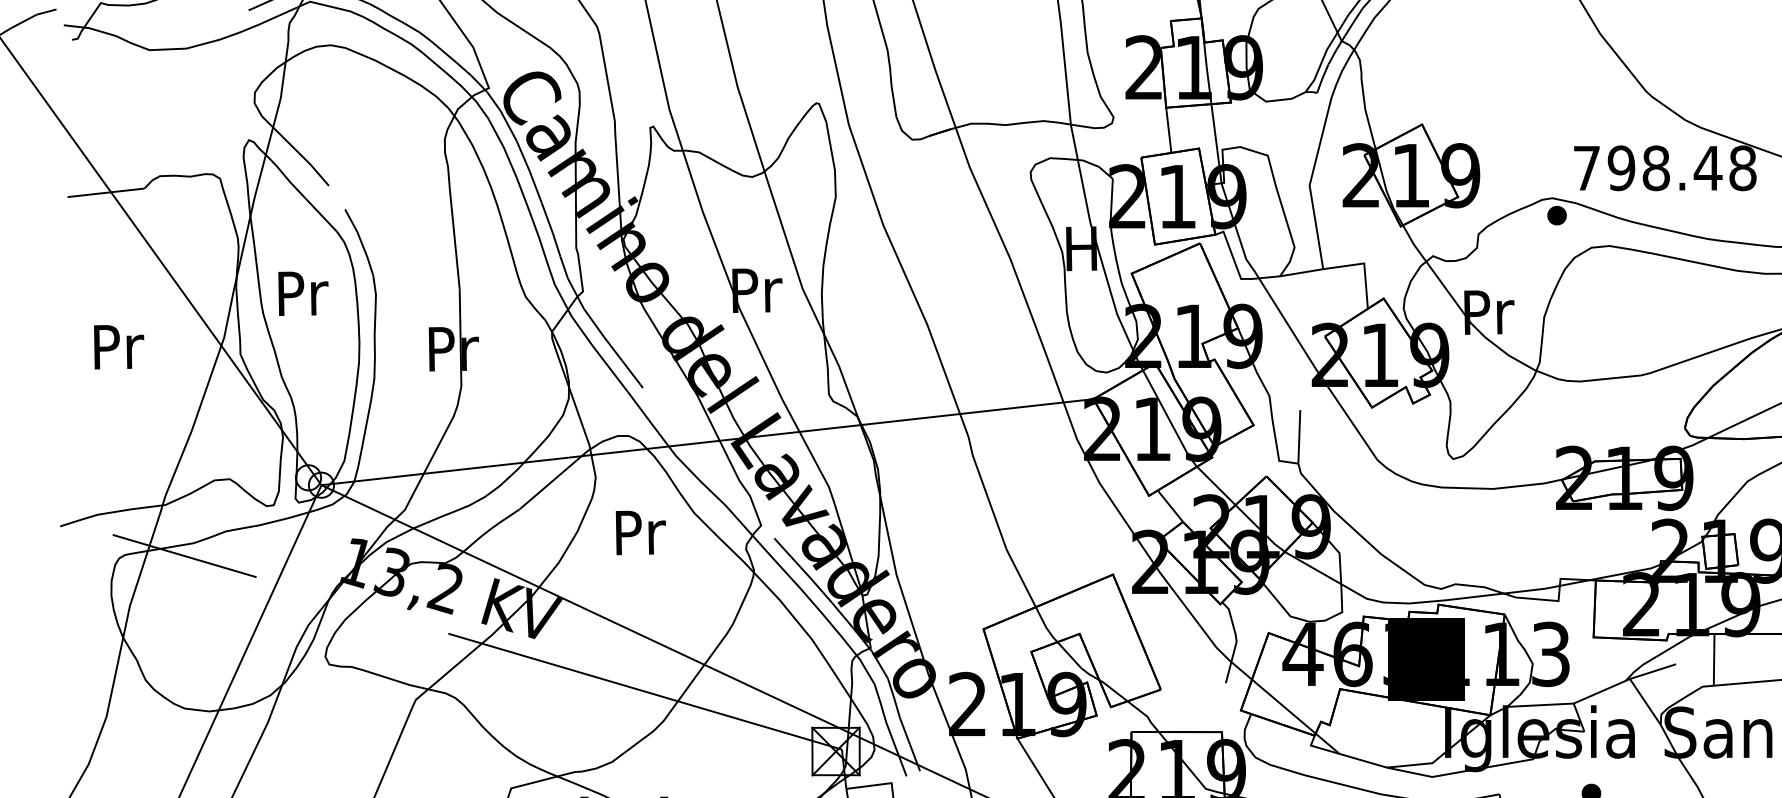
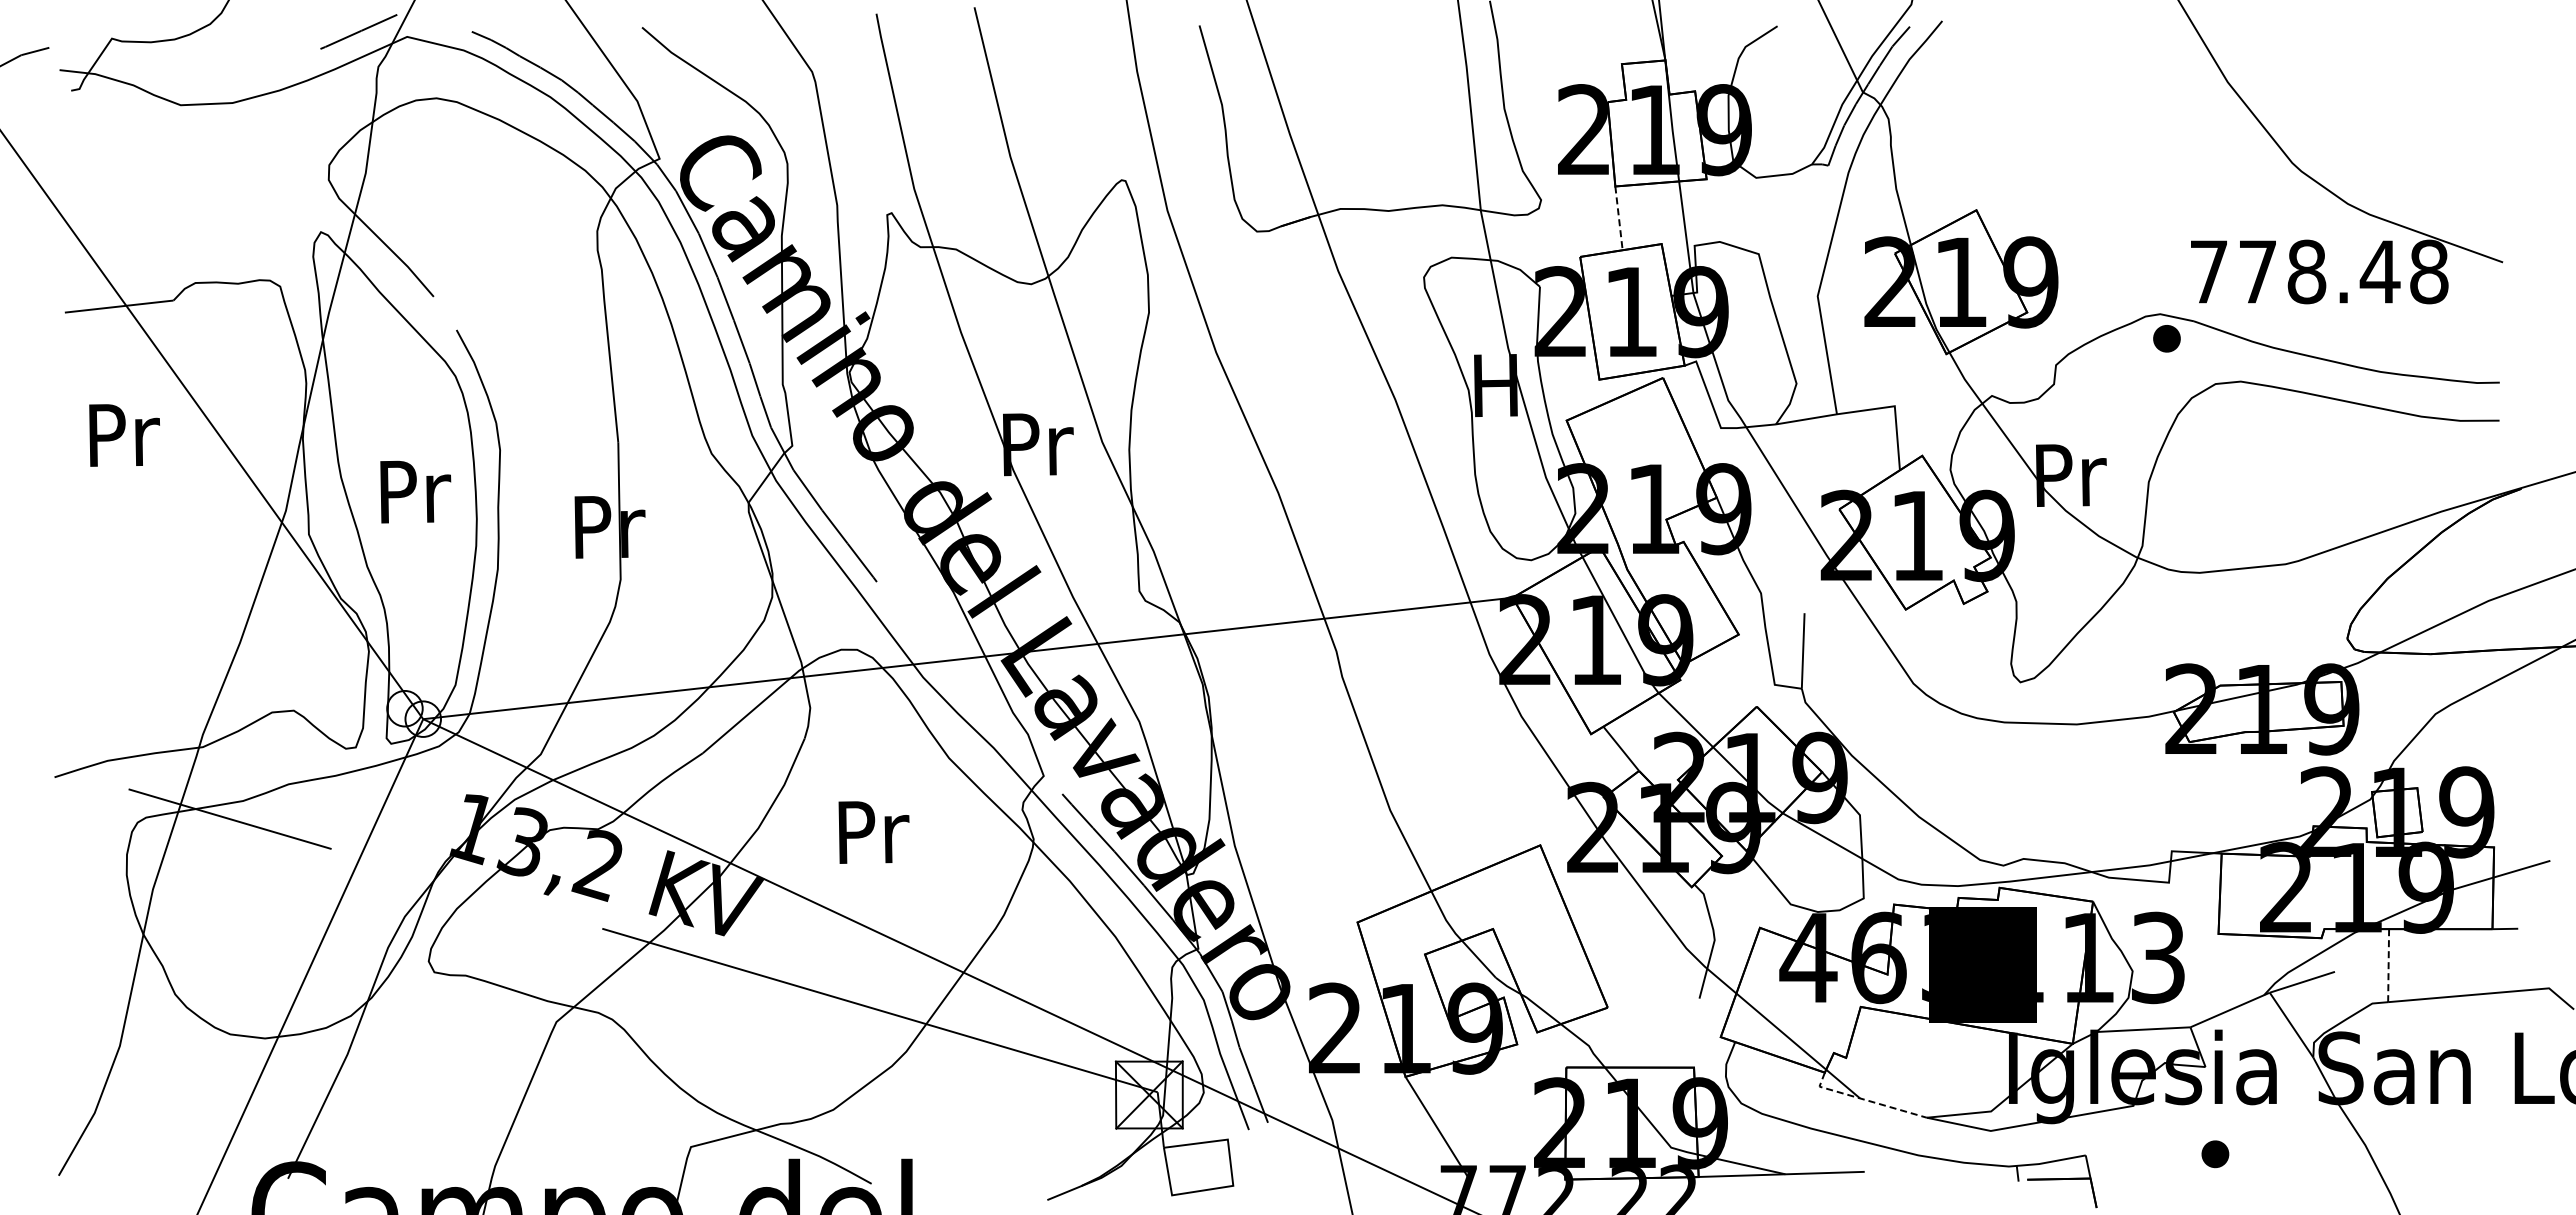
line: (1169, 130) -> (1619, 218), solid -> dashed
text: (1621, 167) -> (2257, 271), 798.48 -> 778.48
text: (303, 293) -> (415, 491), moved
text: (119, 347) -> (124, 435), moved
text: (640, 532) -> (873, 832), moved
line: (1714, 659) -> (2388, 965), solid -> dashed
line: (1343, 754) -> (1865, 1099), solid -> dashed

